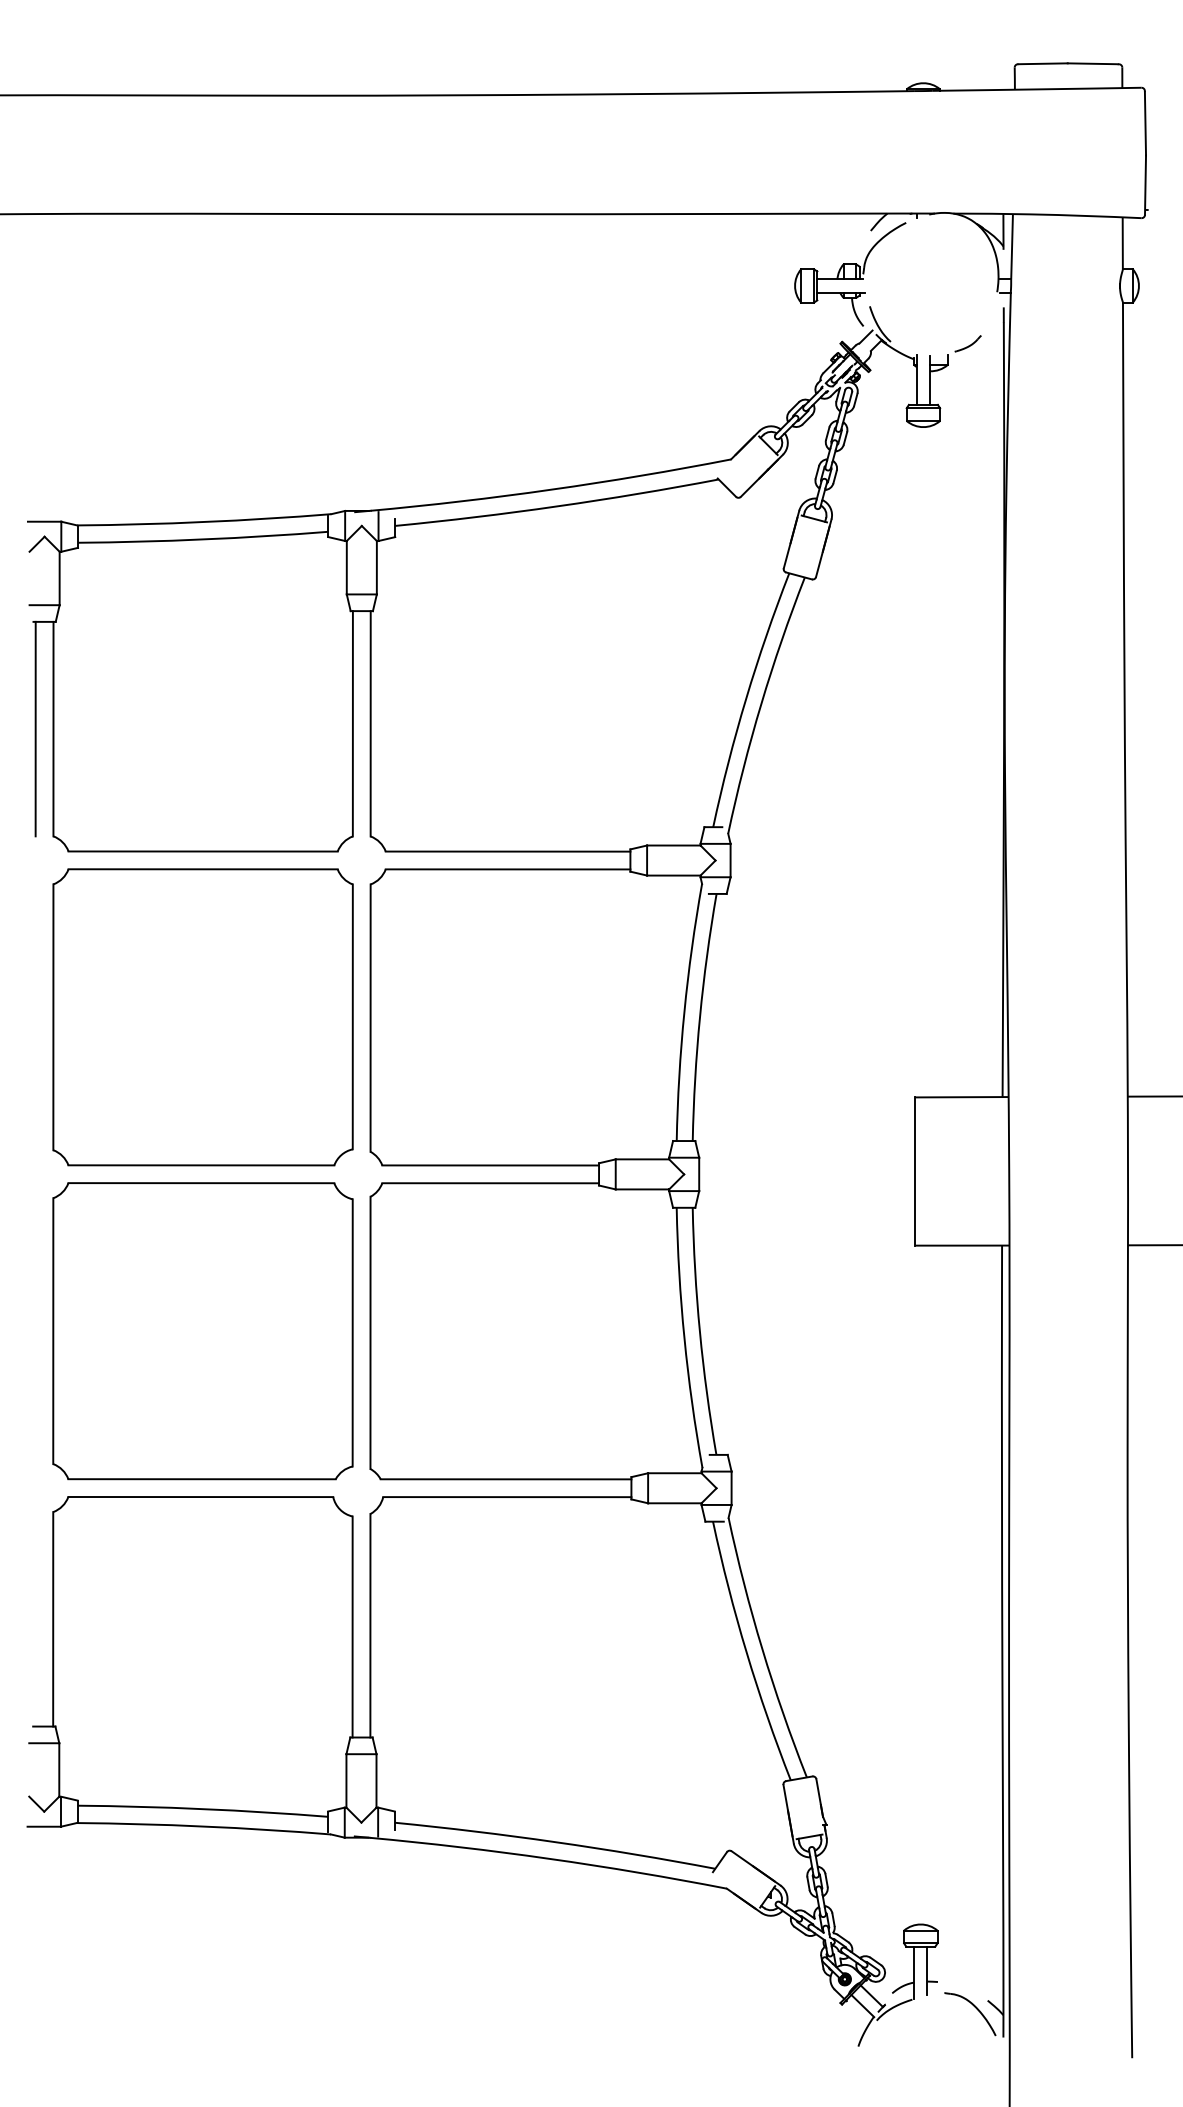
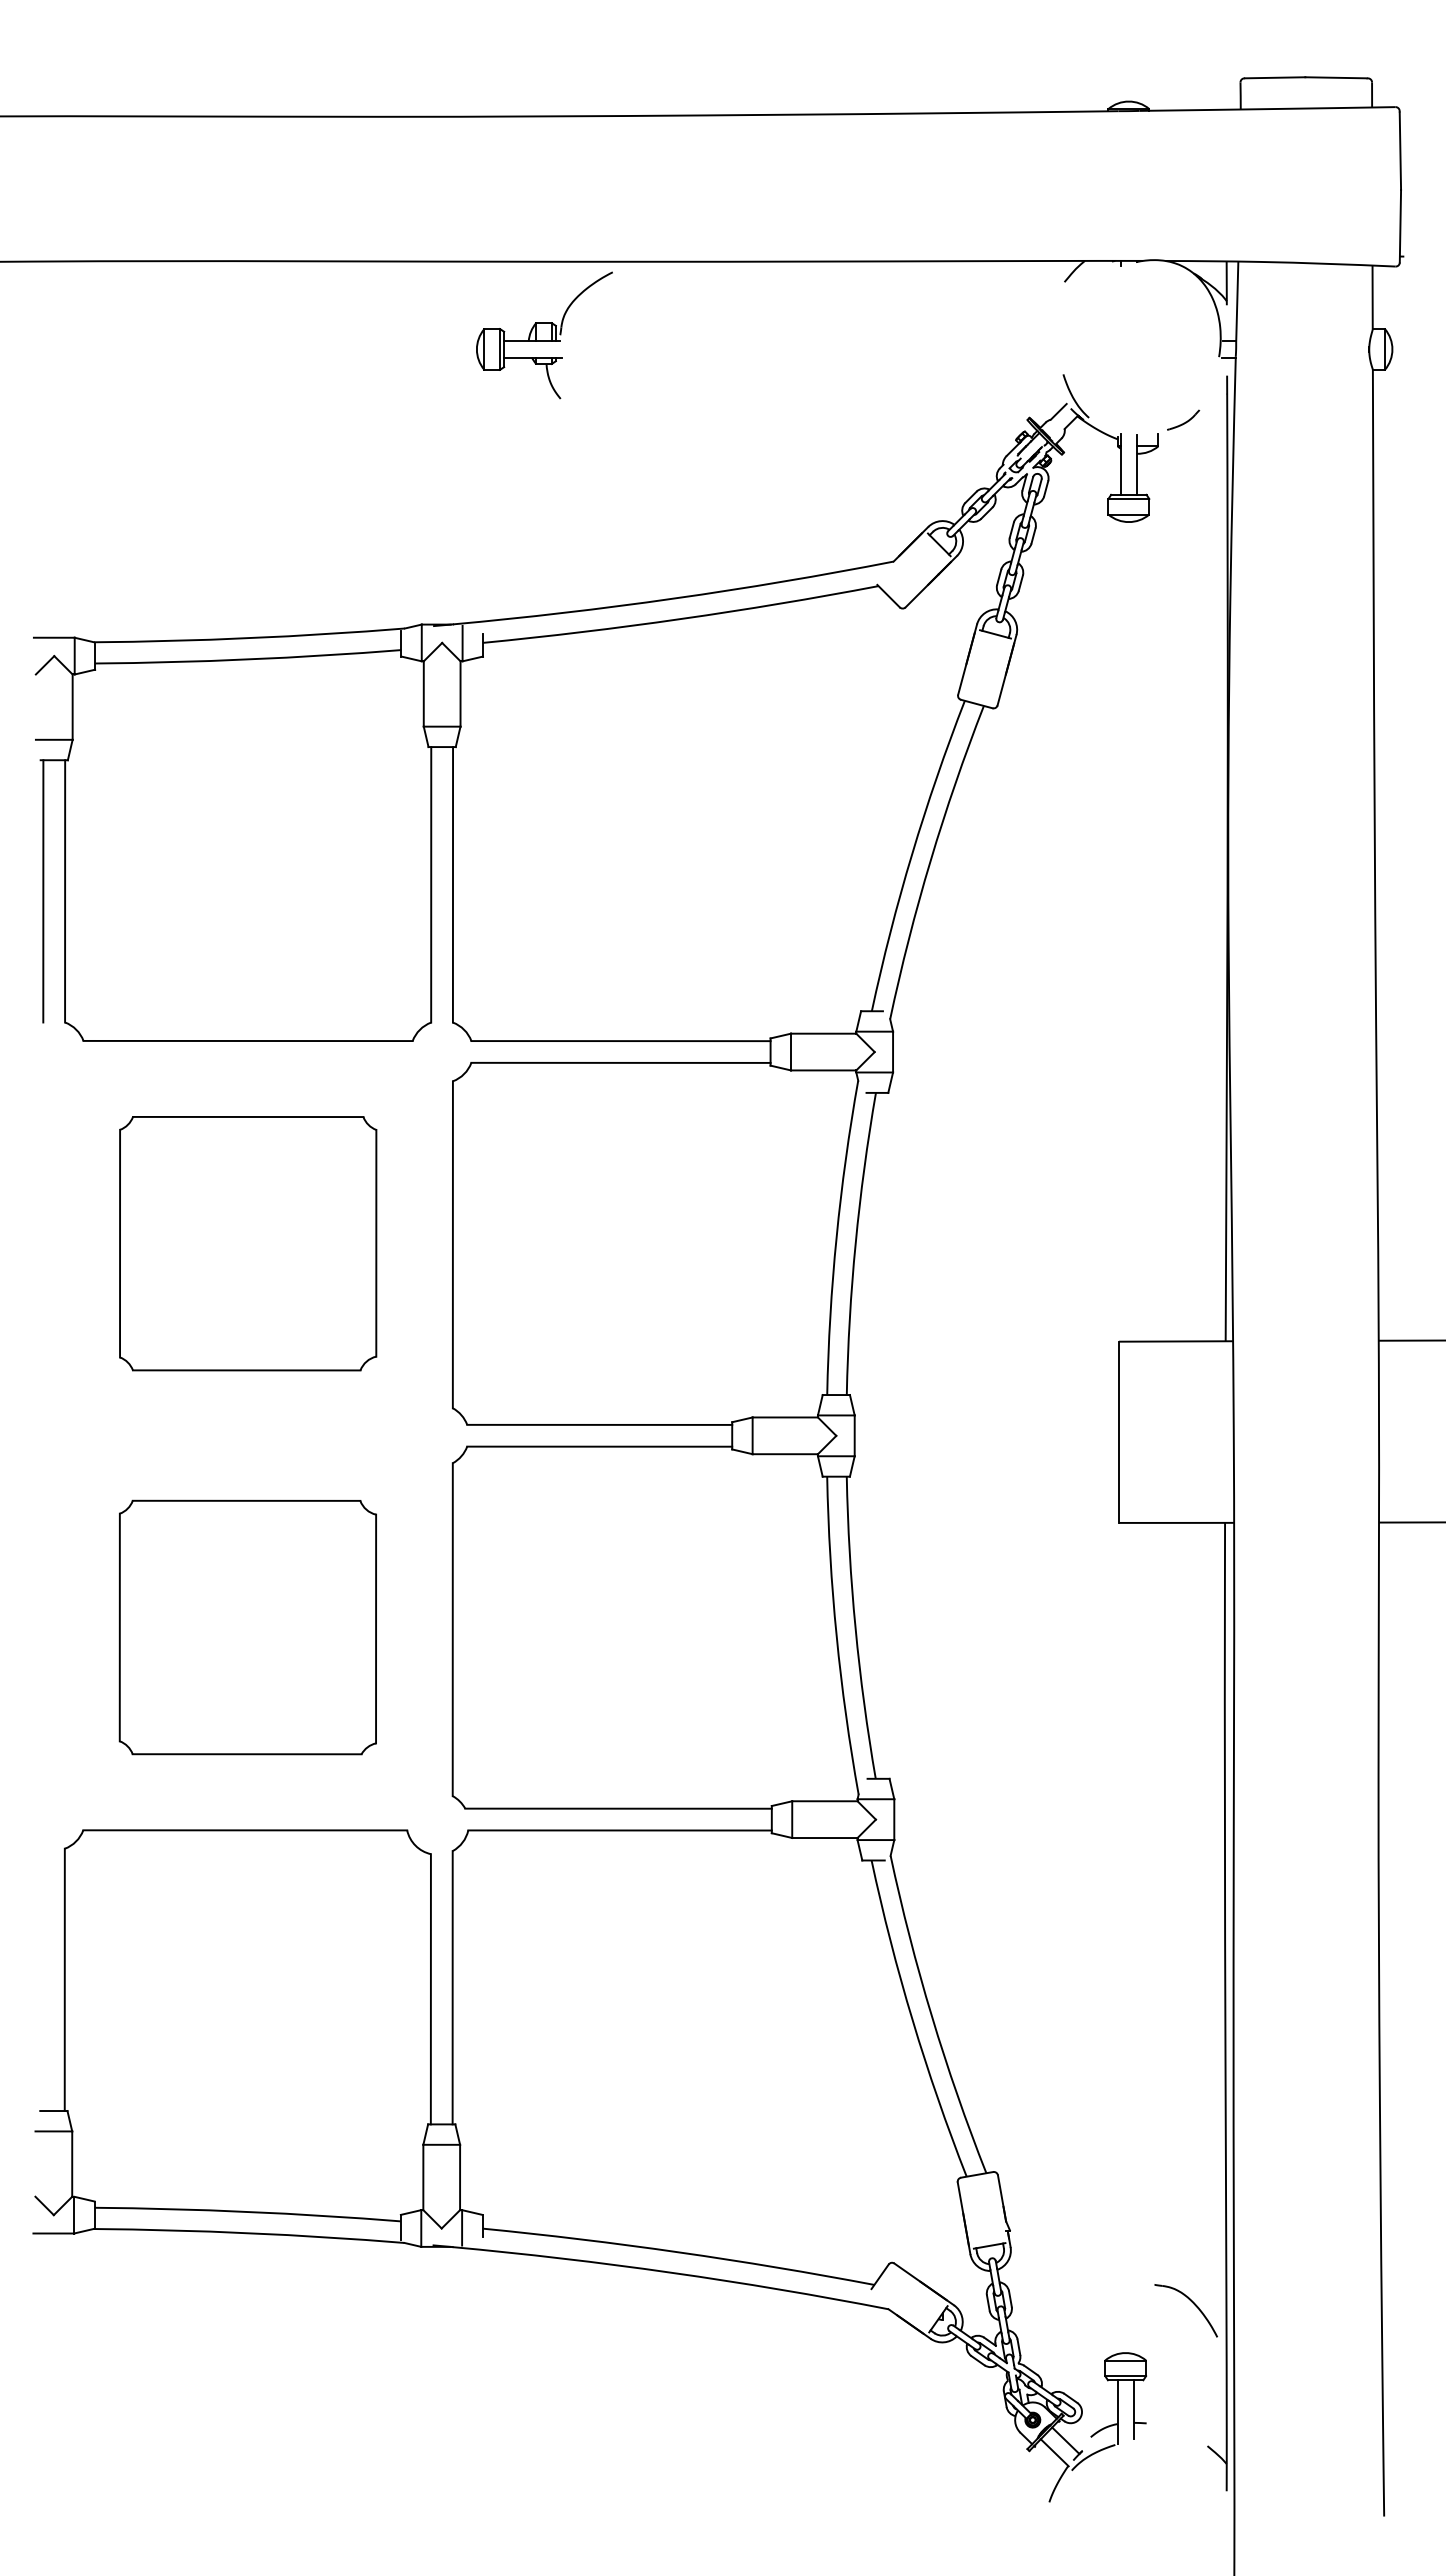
part: (850, 274) -> (544, 335), moved
part: (203, 1017) -> (248, 1243), size x0.7
part: (202, 1331) -> (247, 1627), size x0.7
part: (975, 2008) -> (1192, 2303), moved

